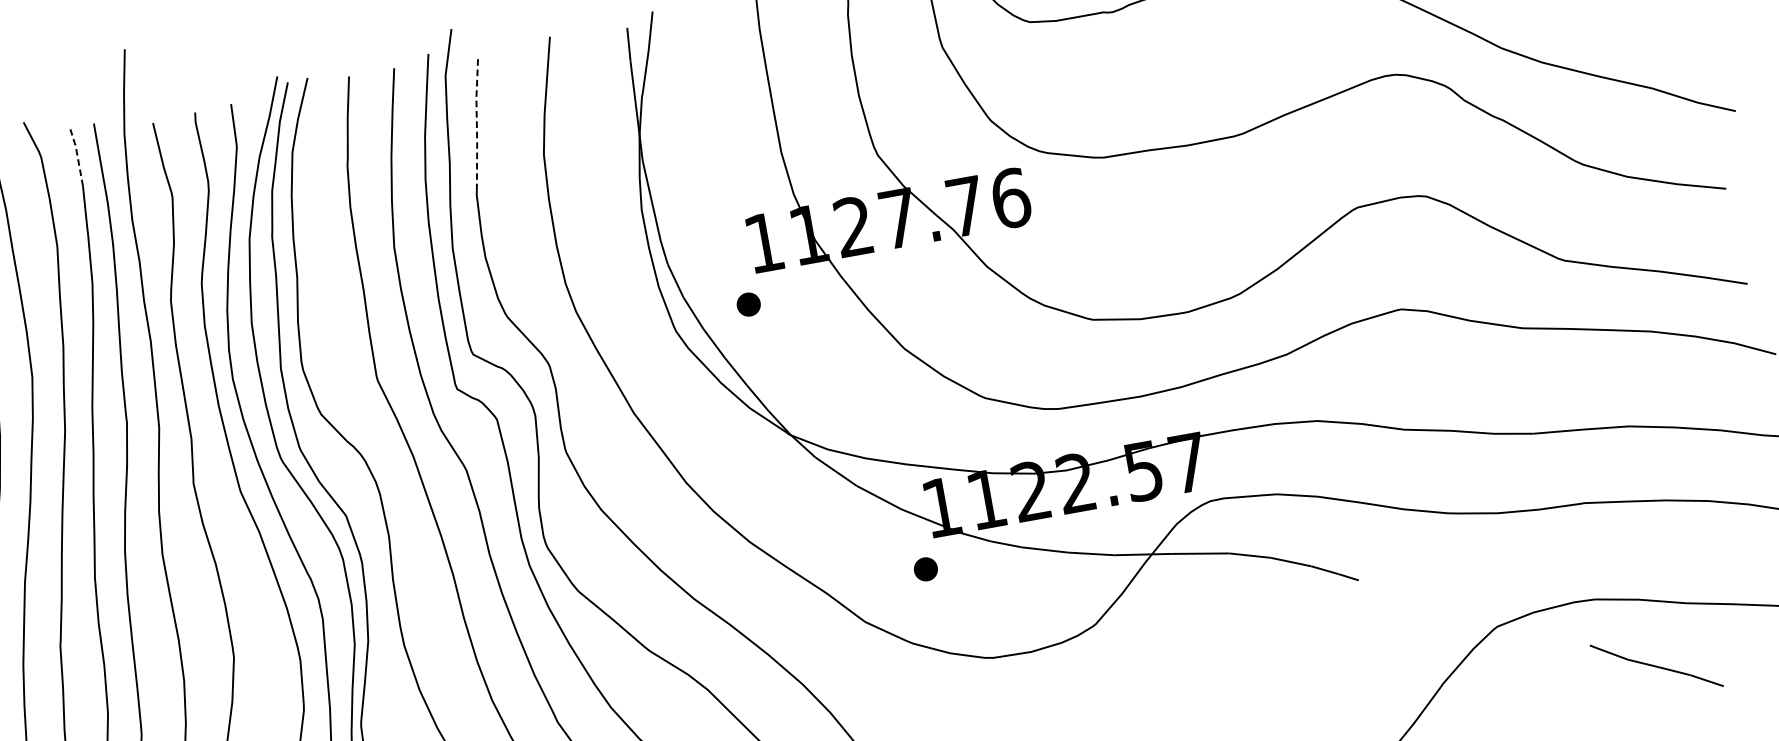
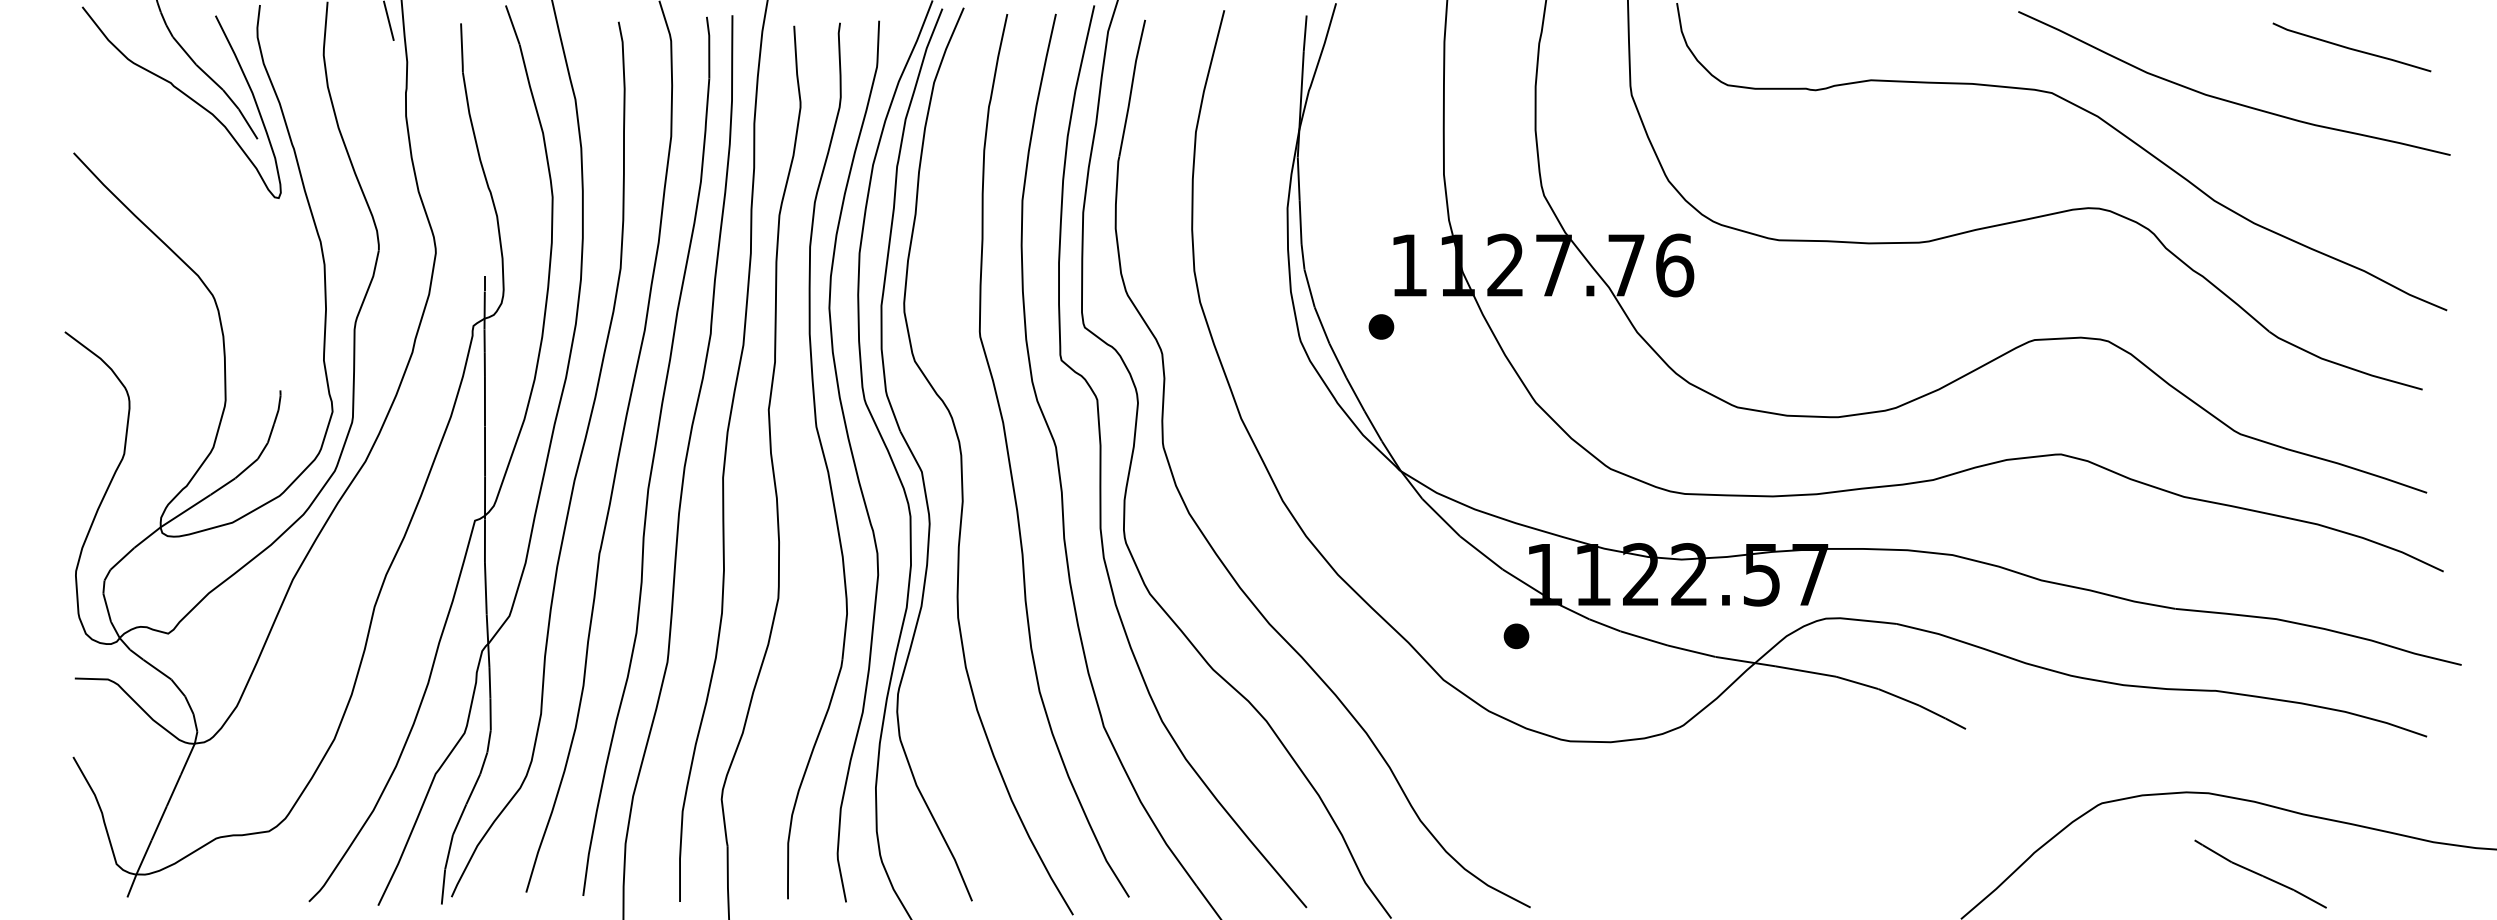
line: (476, 123) -> (1131, 87), dashed -> solid
line: (77, 156) -> (709, 46), dashed -> solid

